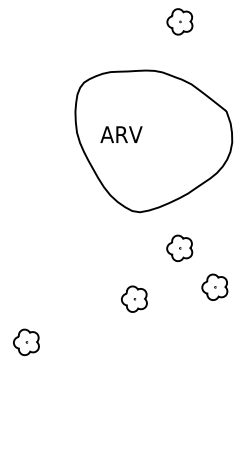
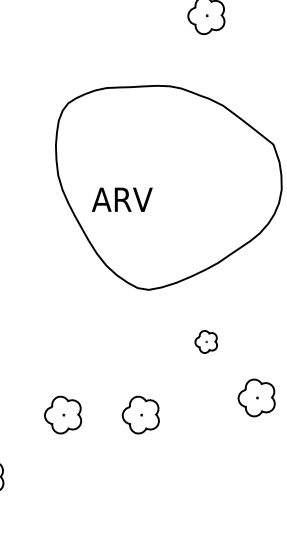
text: (121, 134) -> (122, 199), moved
part: (179, 248) -> (205, 342), size x0.6
part: (80, 298) -> (63, 414), added

